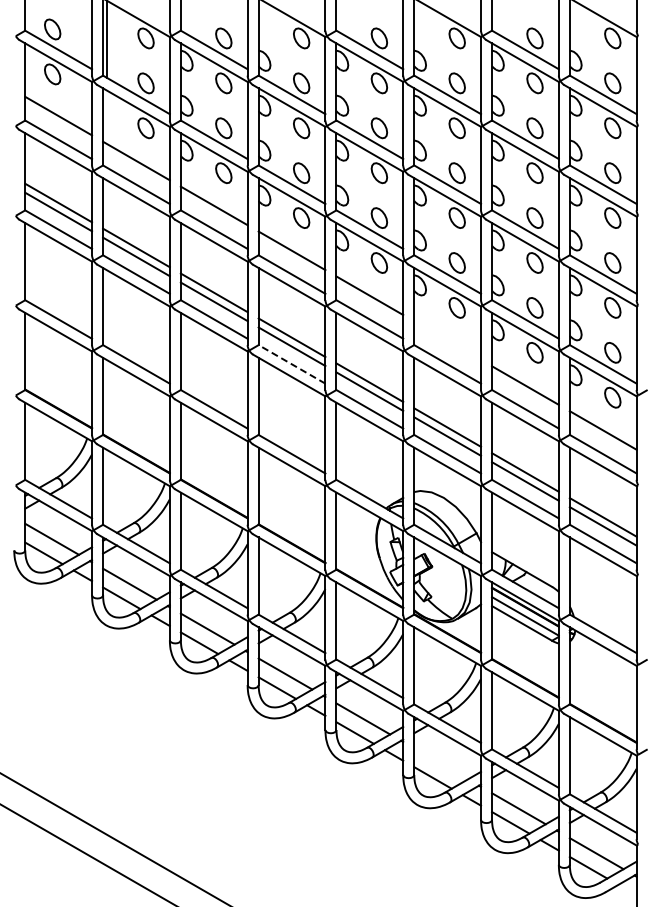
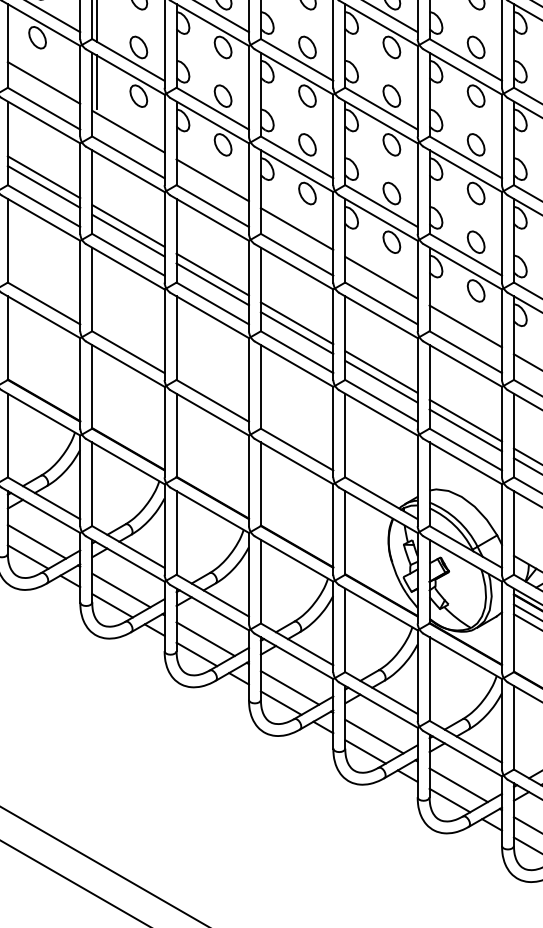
line: (107, 115) -> (97, 82), added
line: (447, 340) -> (465, 326), added
line: (292, 364) -> (297, 352), dashed -> solid
line: (440, 763) -> (458, 784), added

